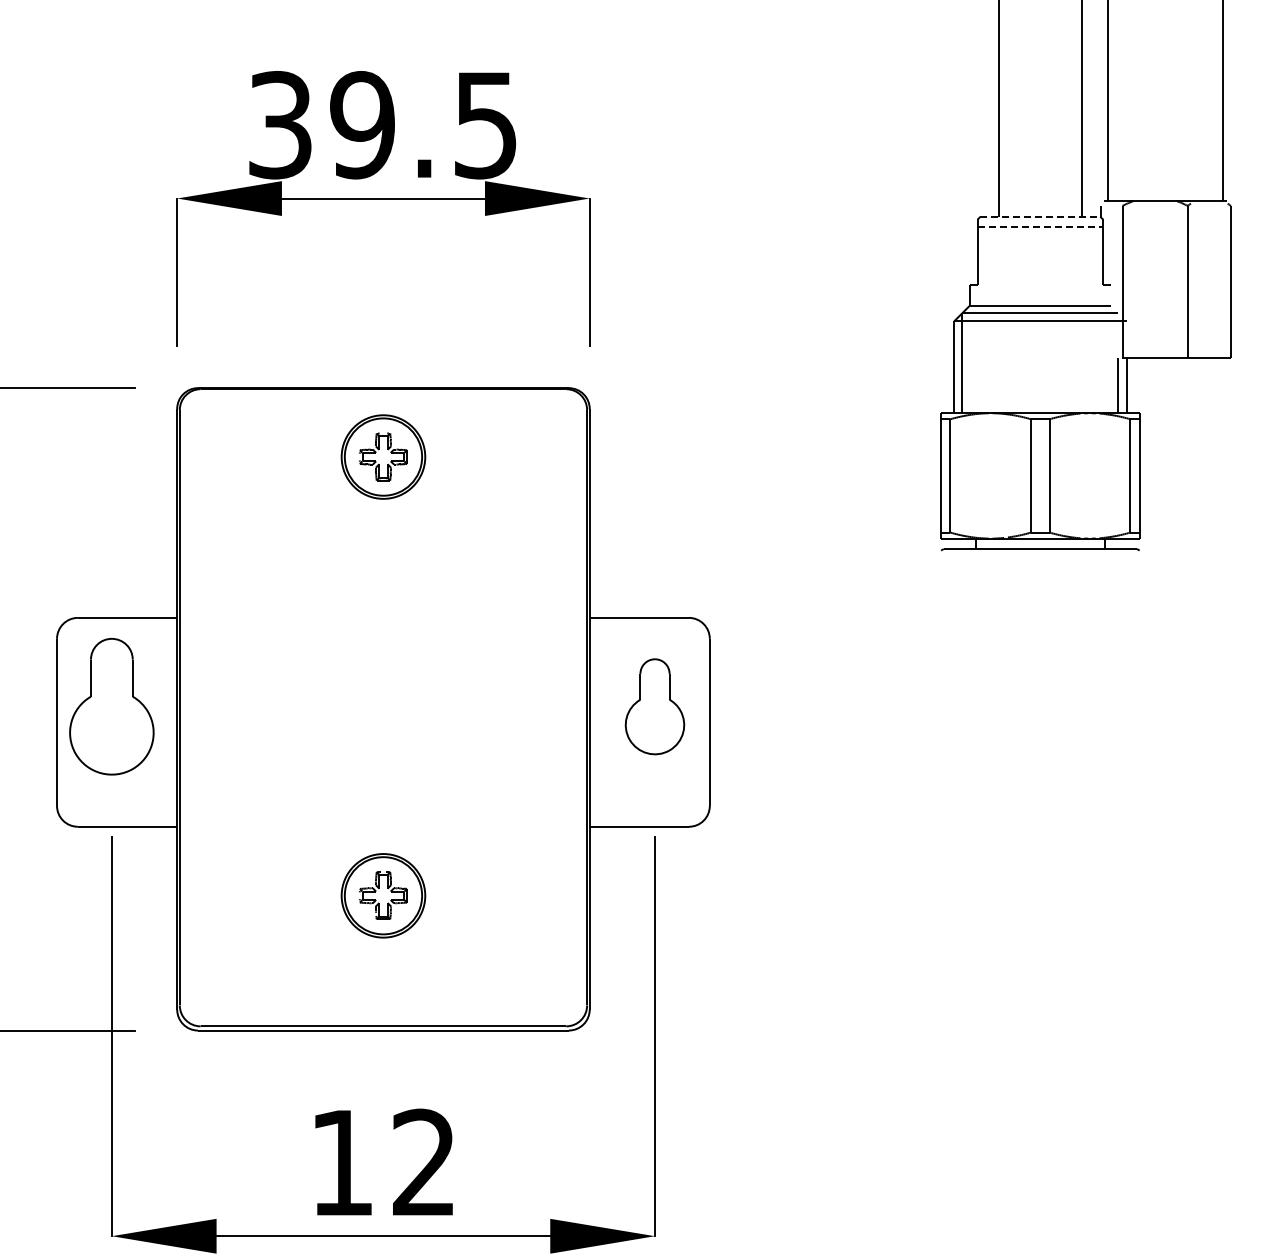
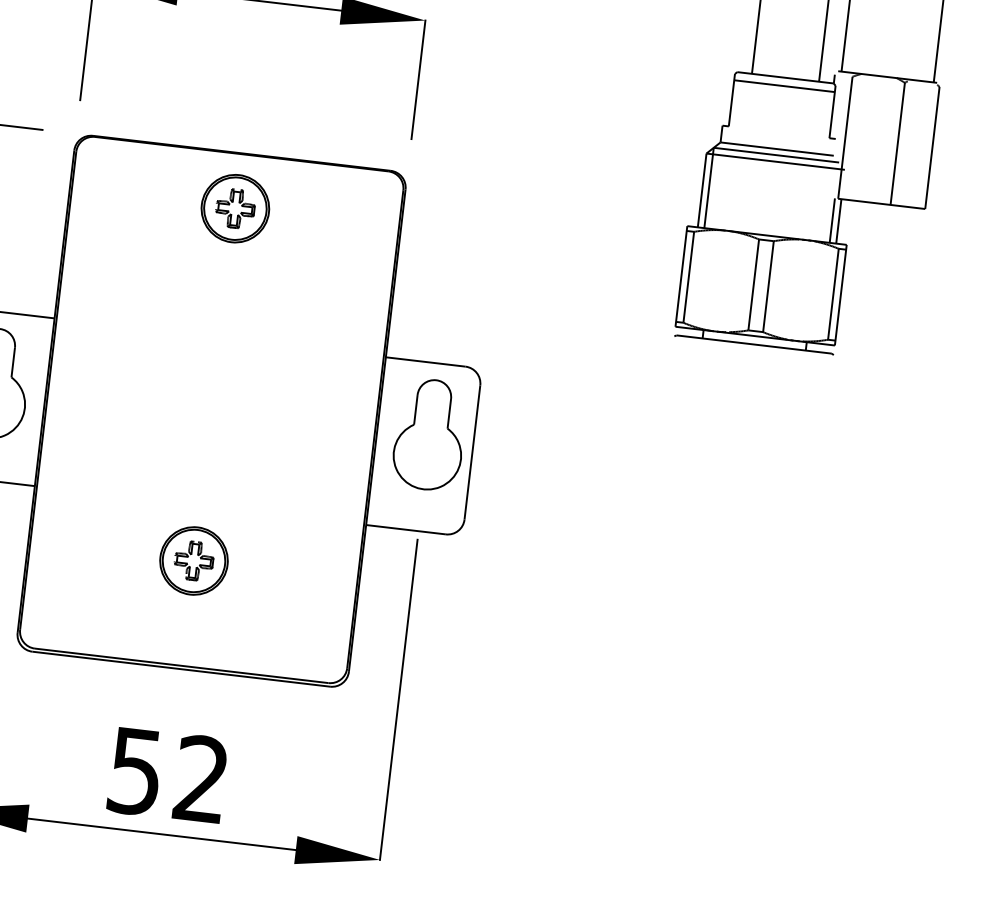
line: (1040, 216) -> (785, 77), dashed -> solid
line: (1040, 227) -> (784, 86), dashed -> solid
part: (654, 706) -> (429, 434), size x1.43
text: (341, 1163) -> (135, 771), 12 -> 52

